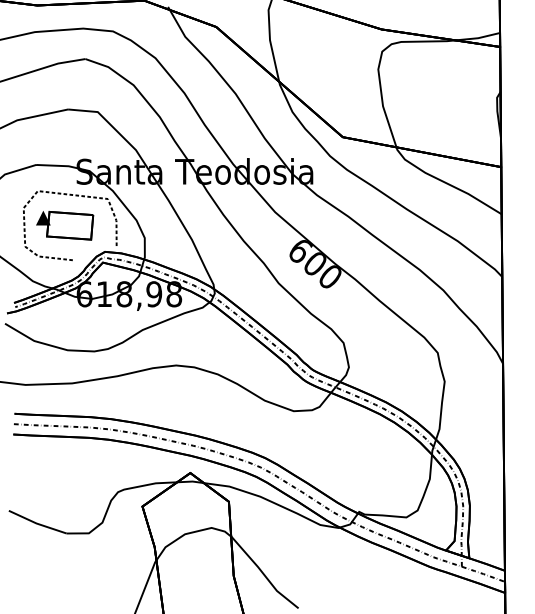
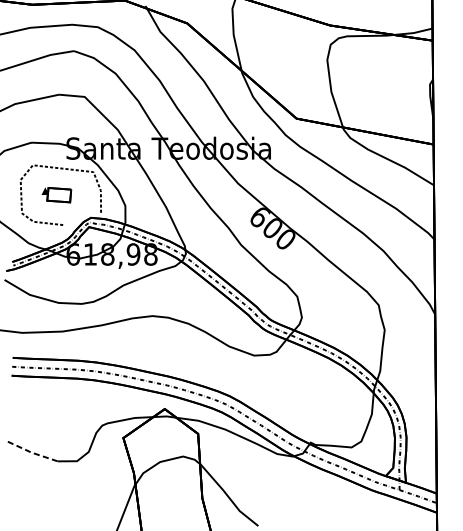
part: (65, 225) -> (56, 195), size x0.6
line: (36, 523) -> (31, 452), solid -> dashed

